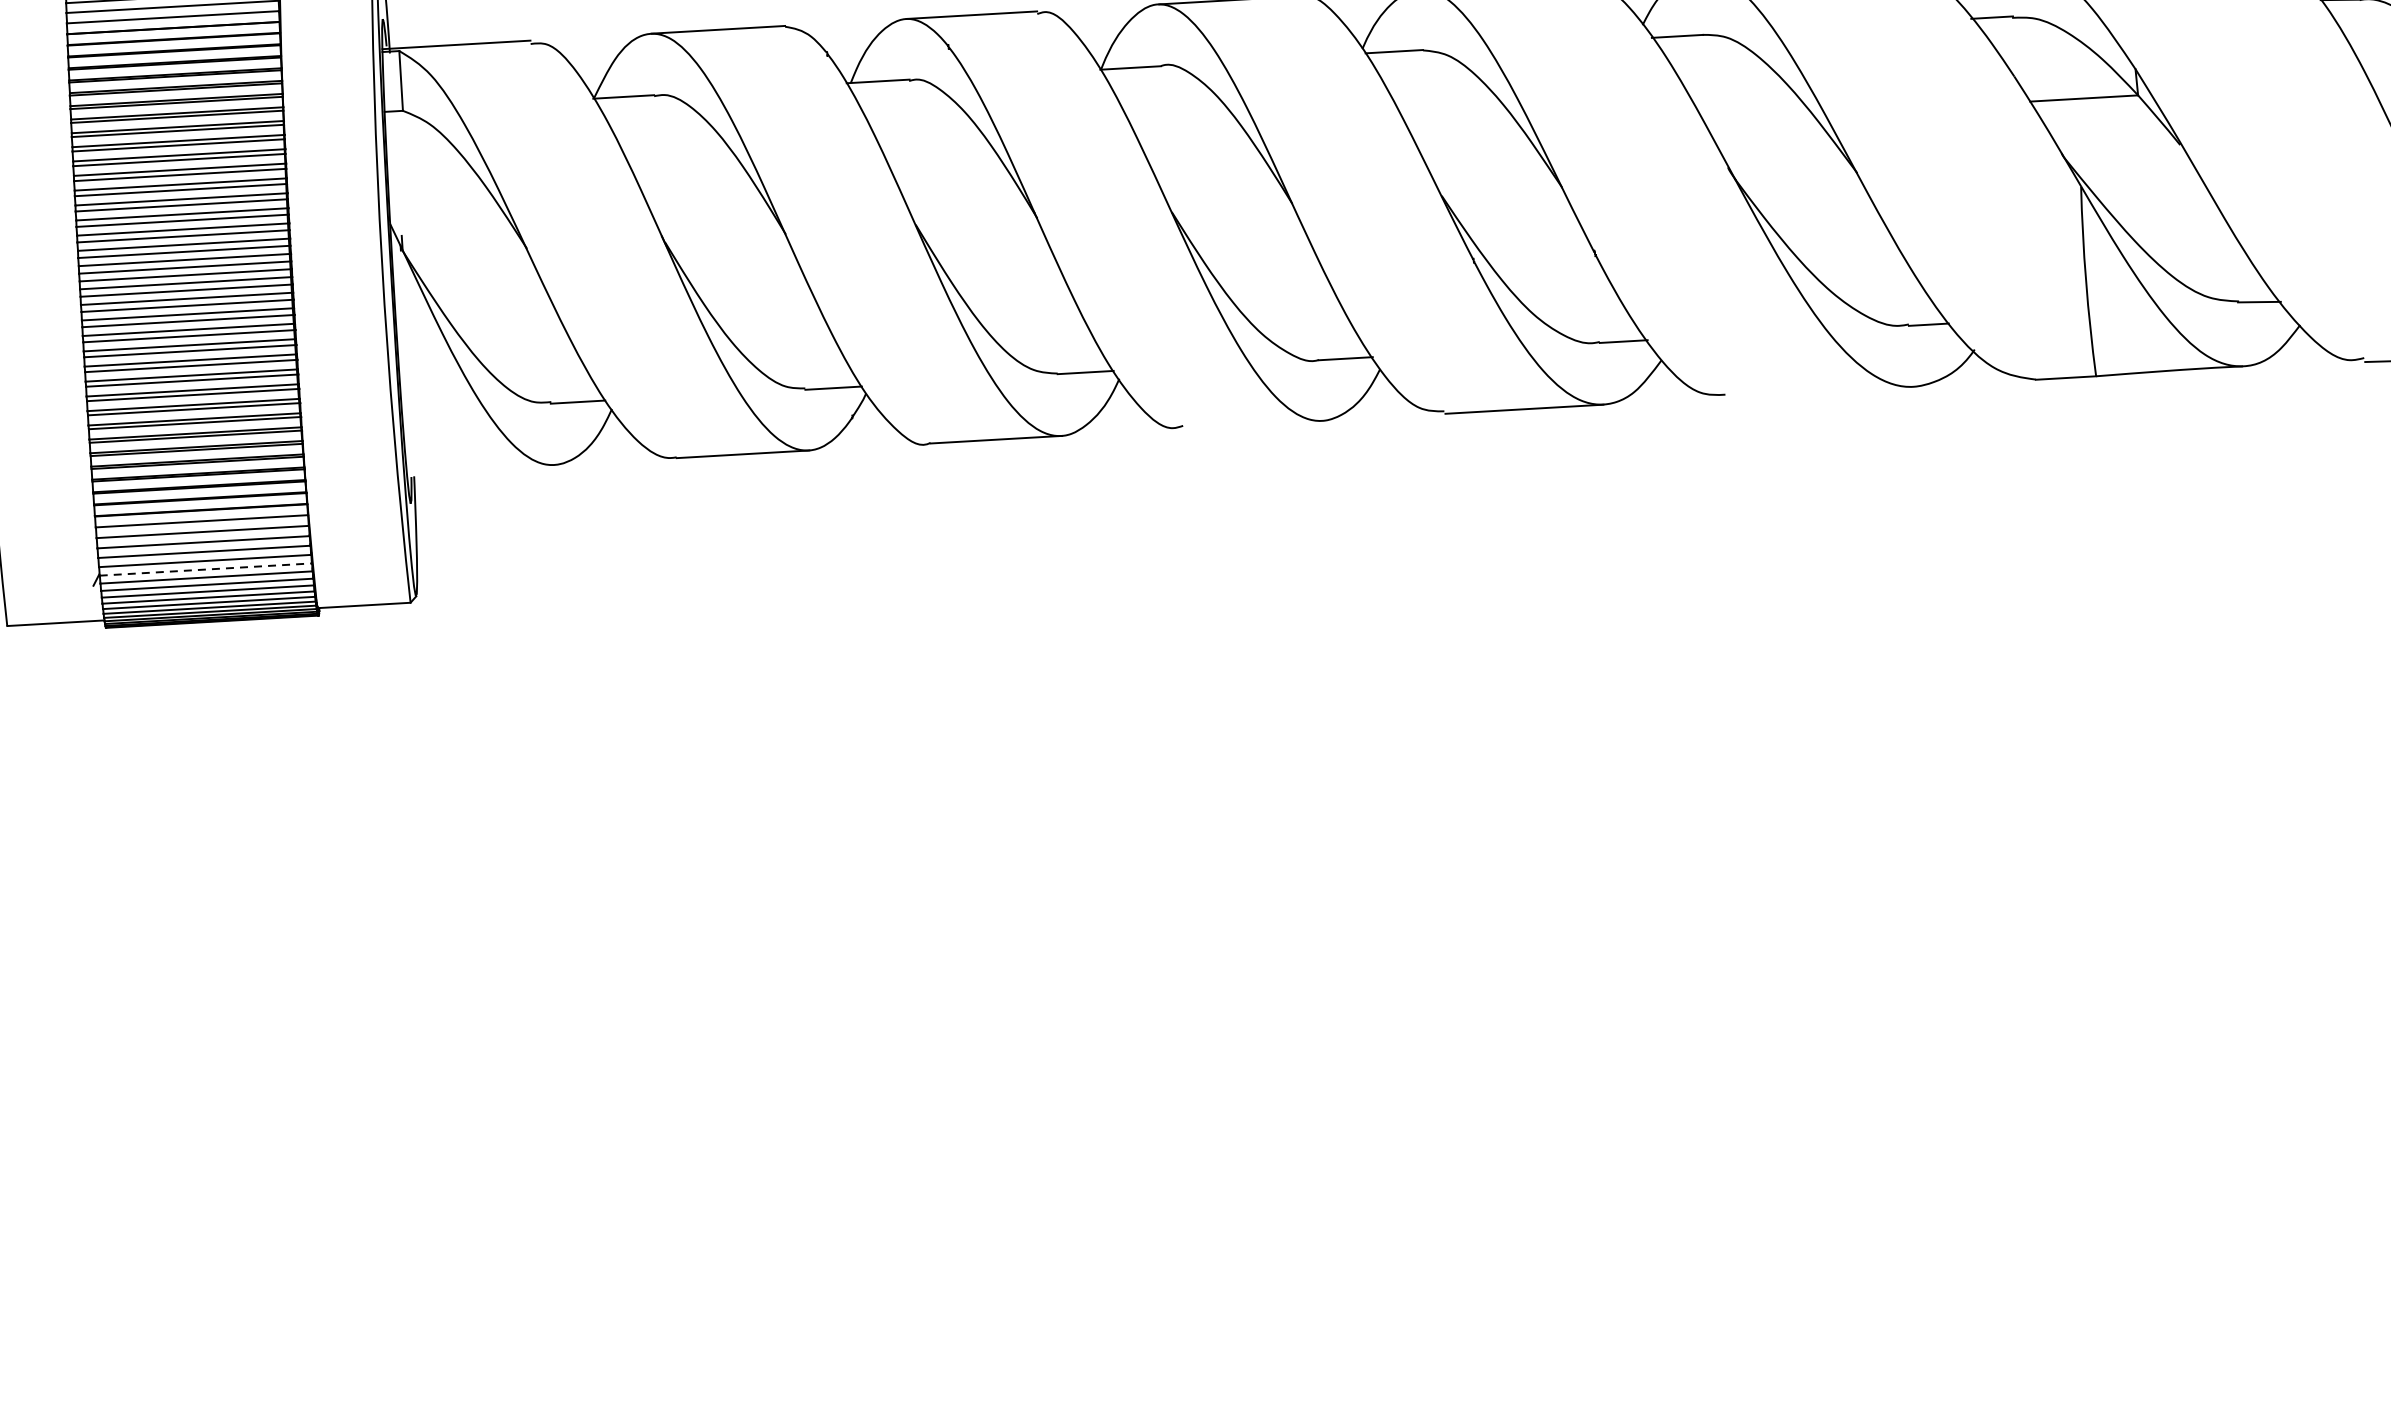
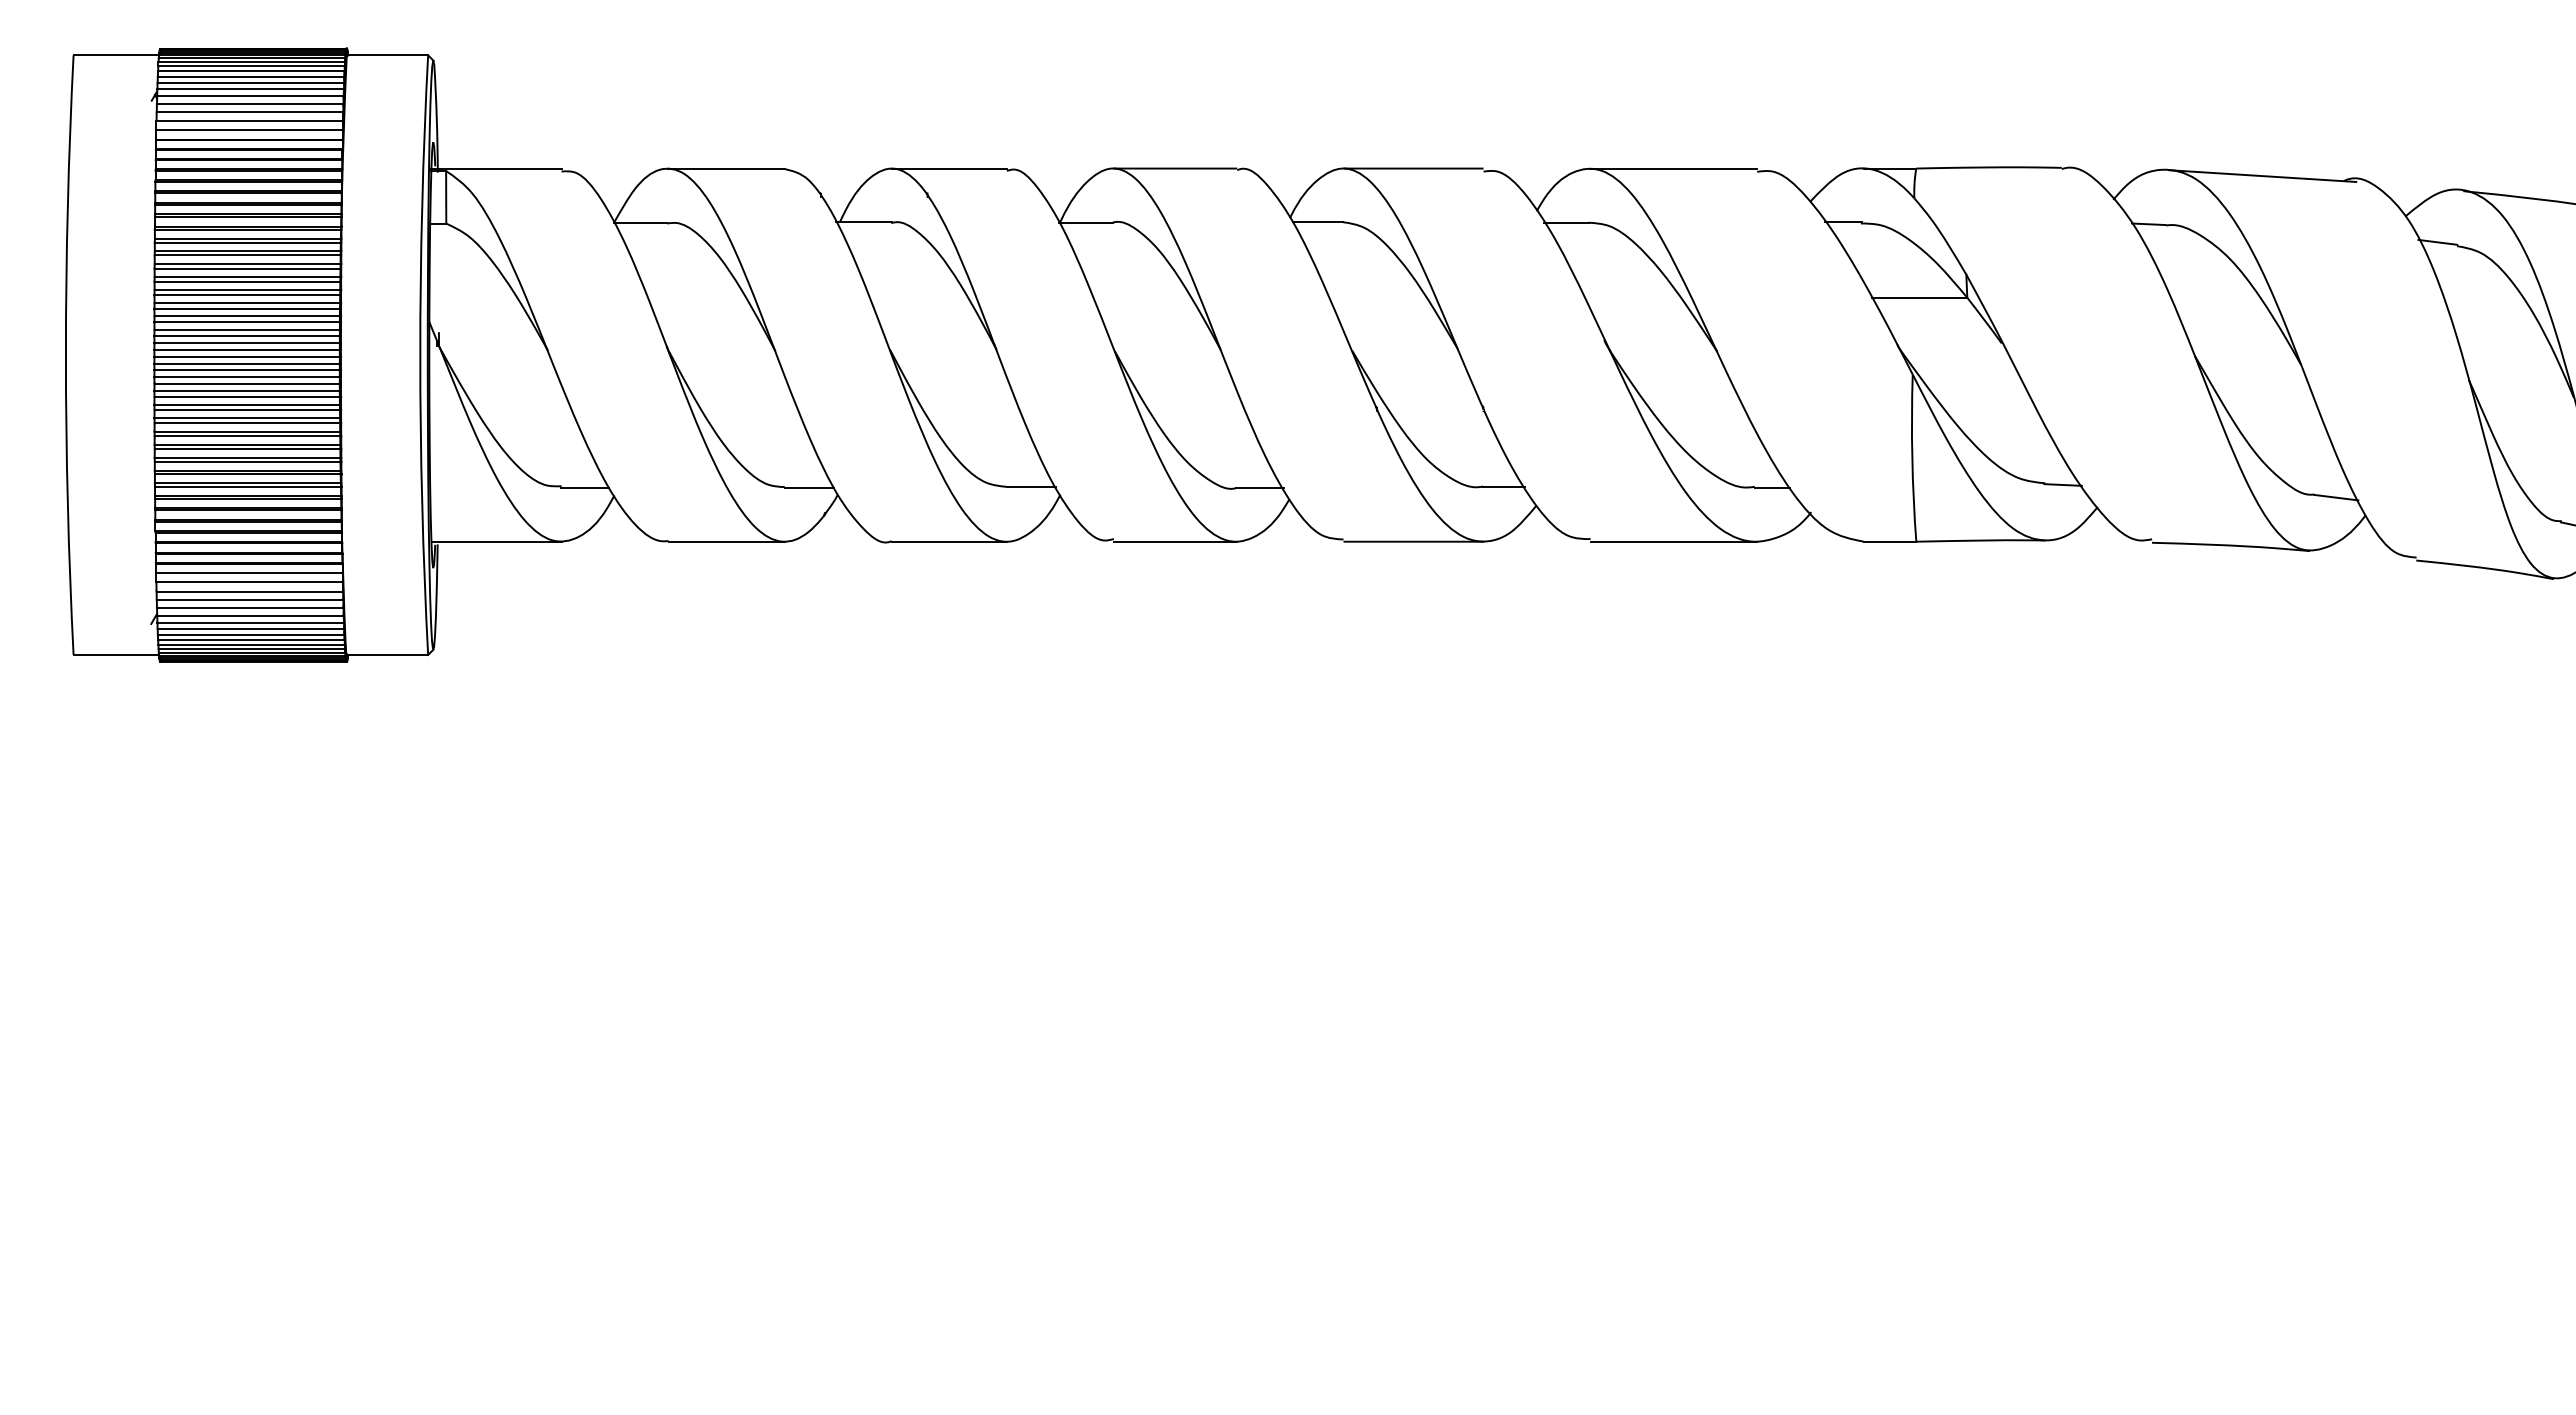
line: (1819, 391) -> (1673, 541), added
line: (1252, 424) -> (1174, 541), added
line: (480, 469) -> (496, 541), added
line: (205, 569) -> (250, 615), dashed -> solid

